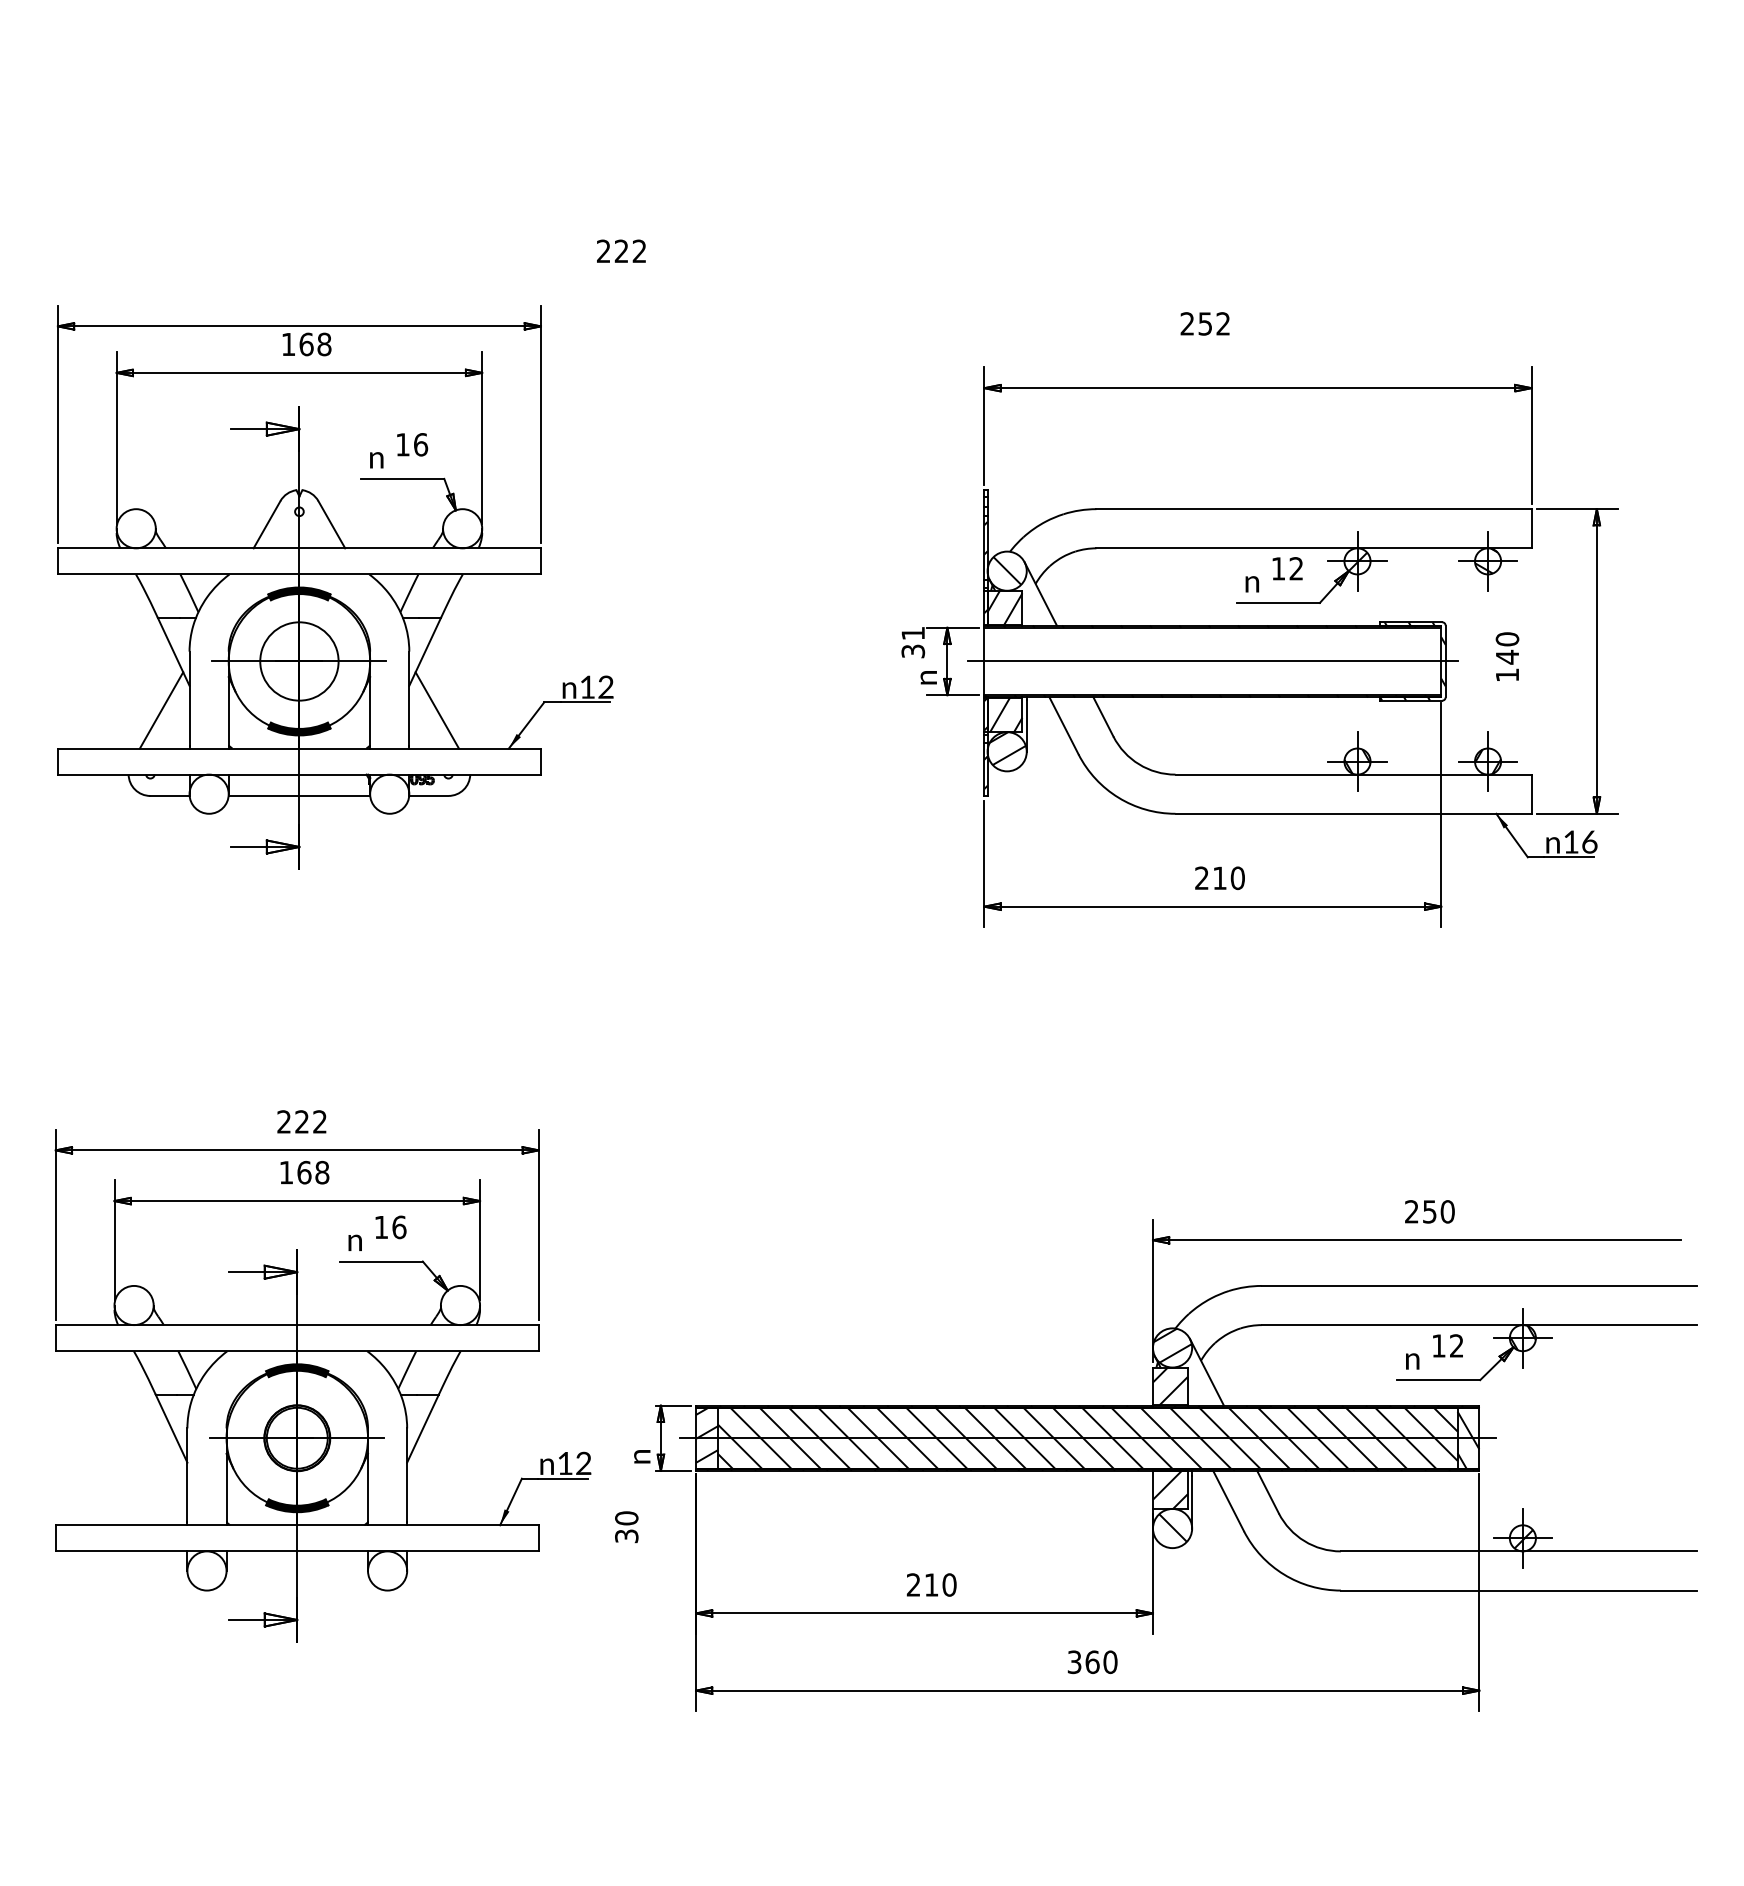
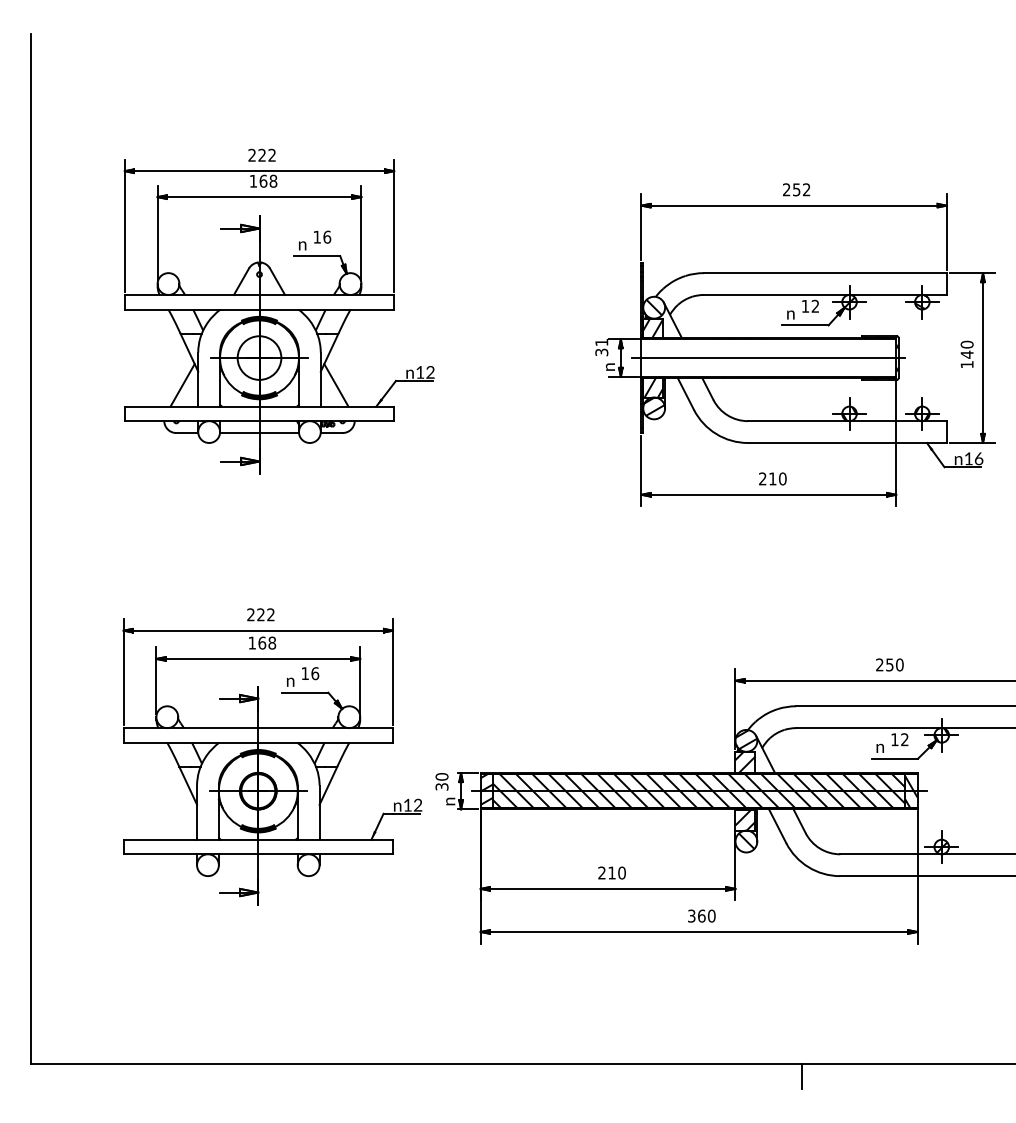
text: (620, 249) -> (261, 154), moved
text: (1205, 323) -> (796, 189), moved
text: (1506, 655) -> (966, 353), moved
text: (625, 1526) -> (441, 781), moved

